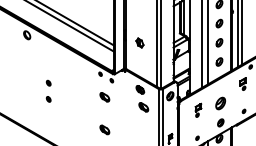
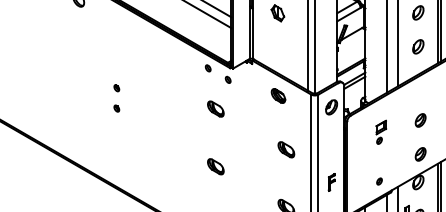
part: (48, 90) -> (116, 97), size x0.71
part: (220, 103) -> (420, 120), size x0.62
part: (143, 107) -> (285, 150), moved

